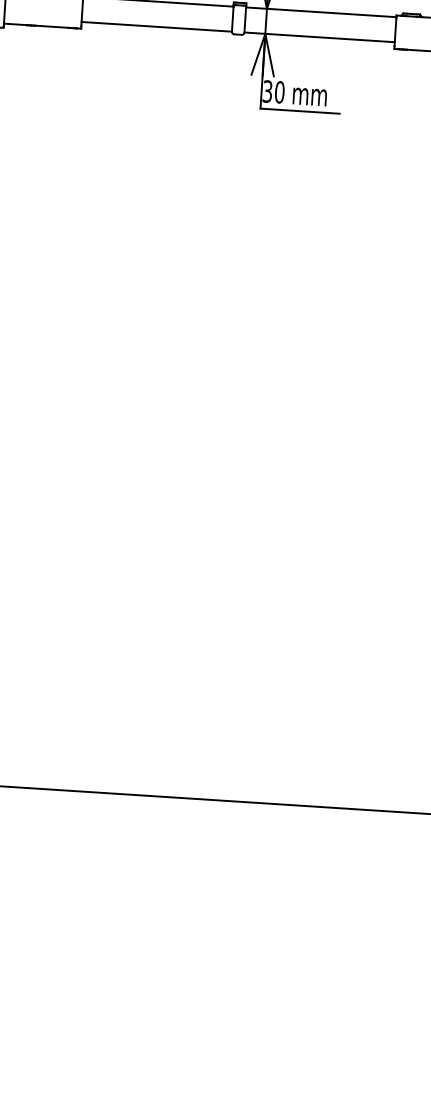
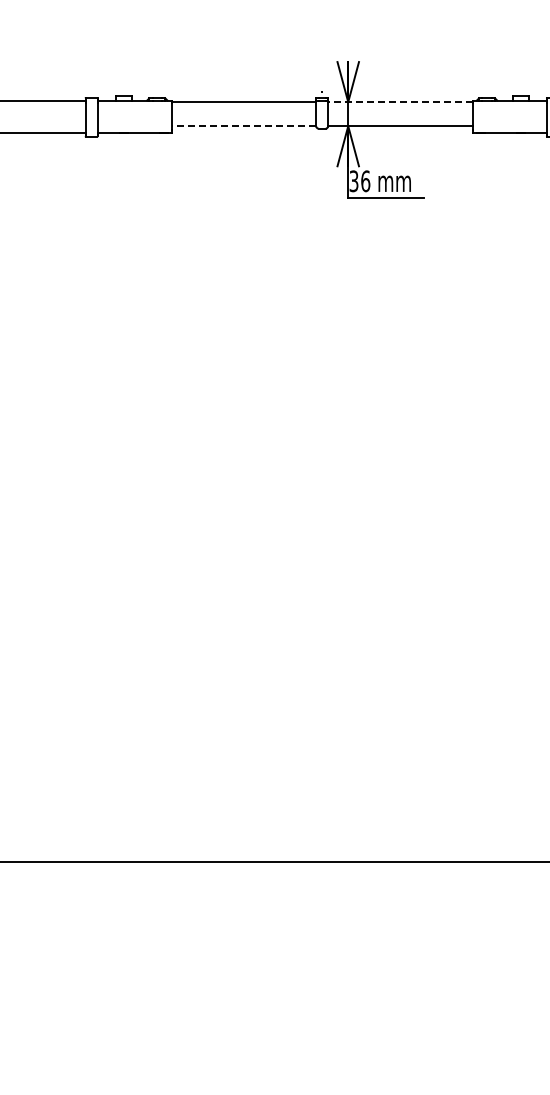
line: (320, 12) -> (399, 102), solid -> dashed
line: (156, 27) -> (243, 126), solid -> dashed
text: (279, 91) -> (365, 180), 30 -> 36

